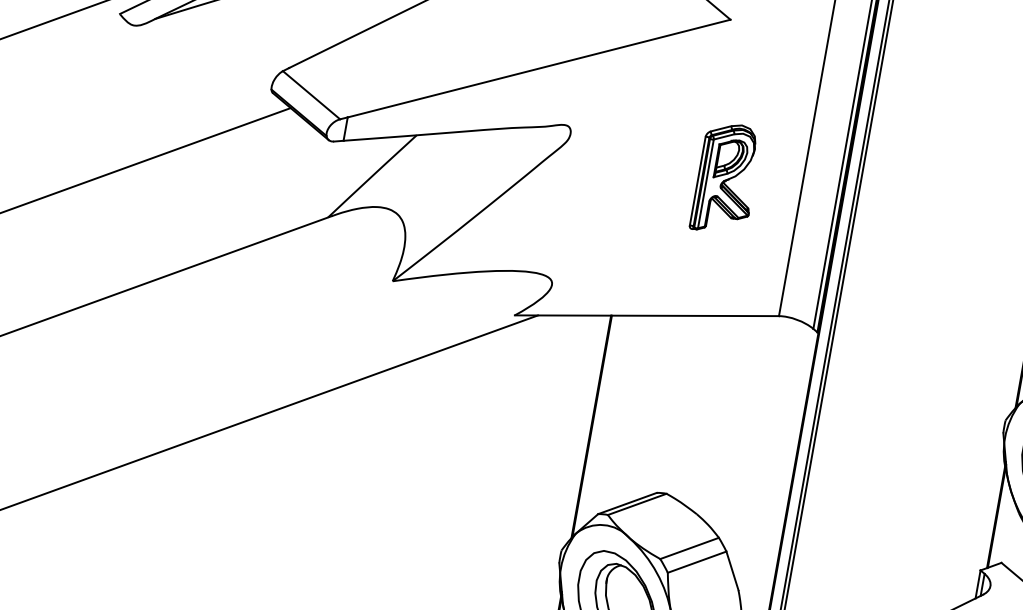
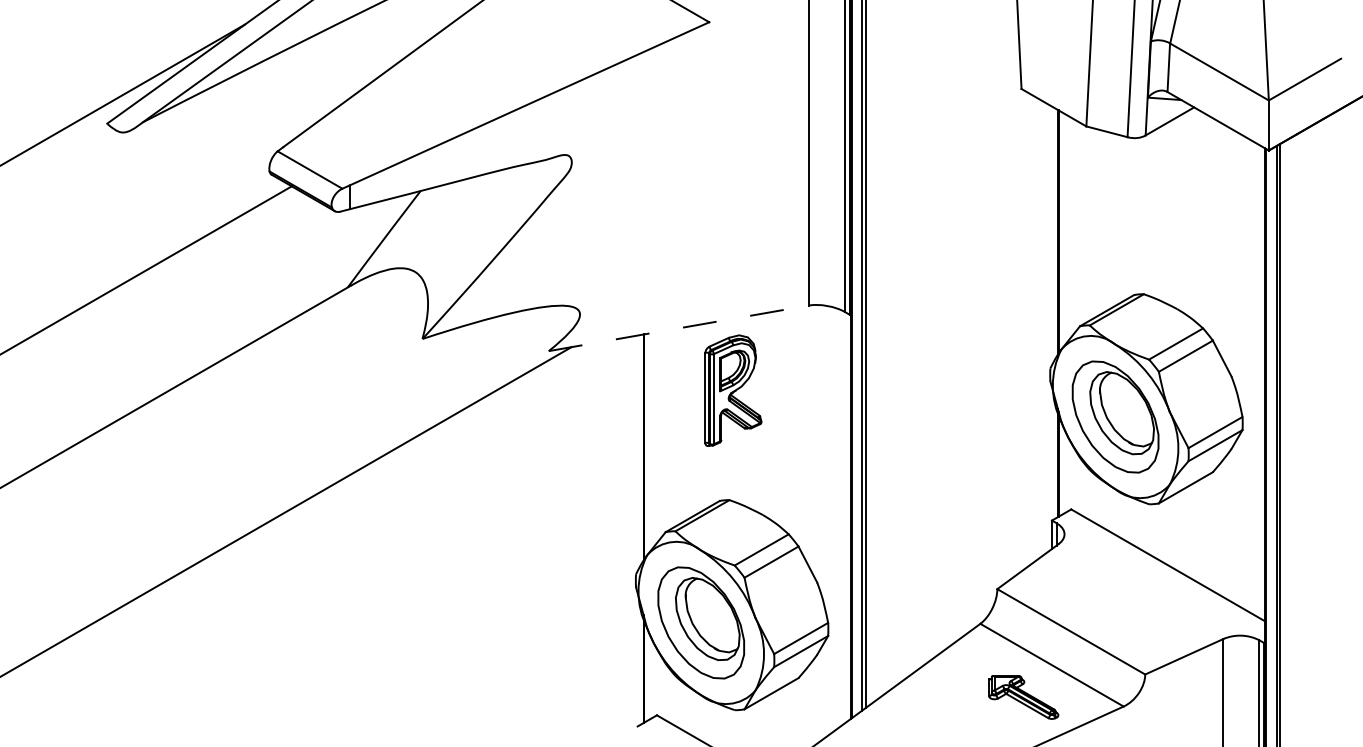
part: (726, 178) -> (733, 390), moved
line: (647, 316) -> (679, 328), solid -> dashed

